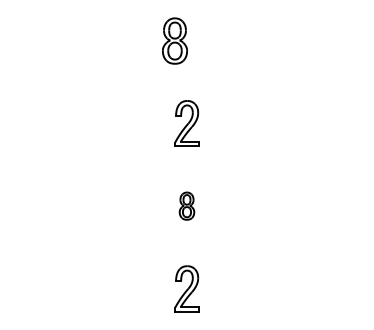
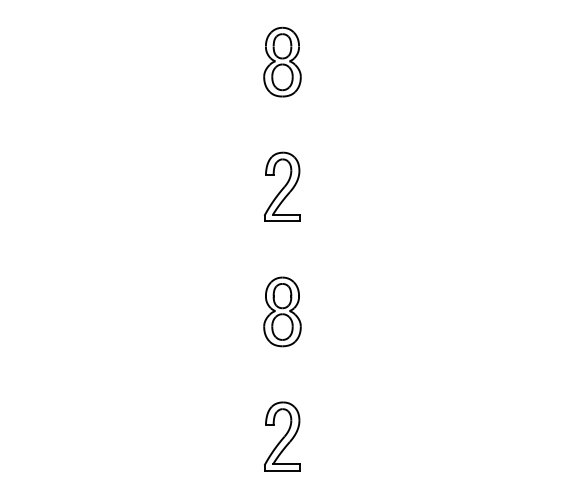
part: (174, 40) -> (281, 61), moved
part: (186, 205) -> (281, 310), size x1.67

